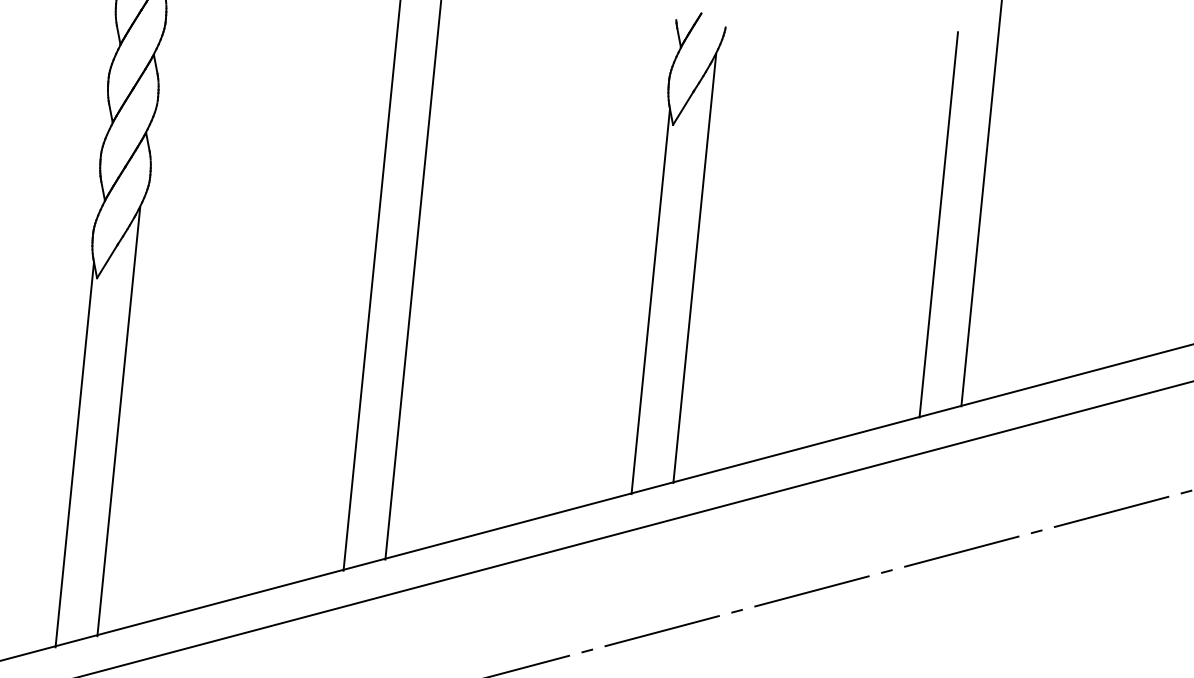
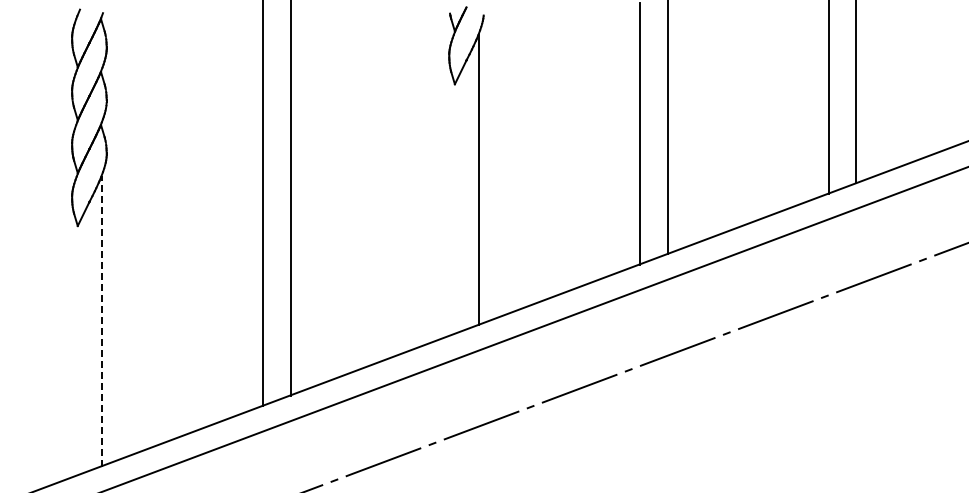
line: (650, 301) -> (451, 204), removed
line: (119, 422) -> (102, 321), solid -> dashed
line: (74, 455) -> (74, 346), removed

